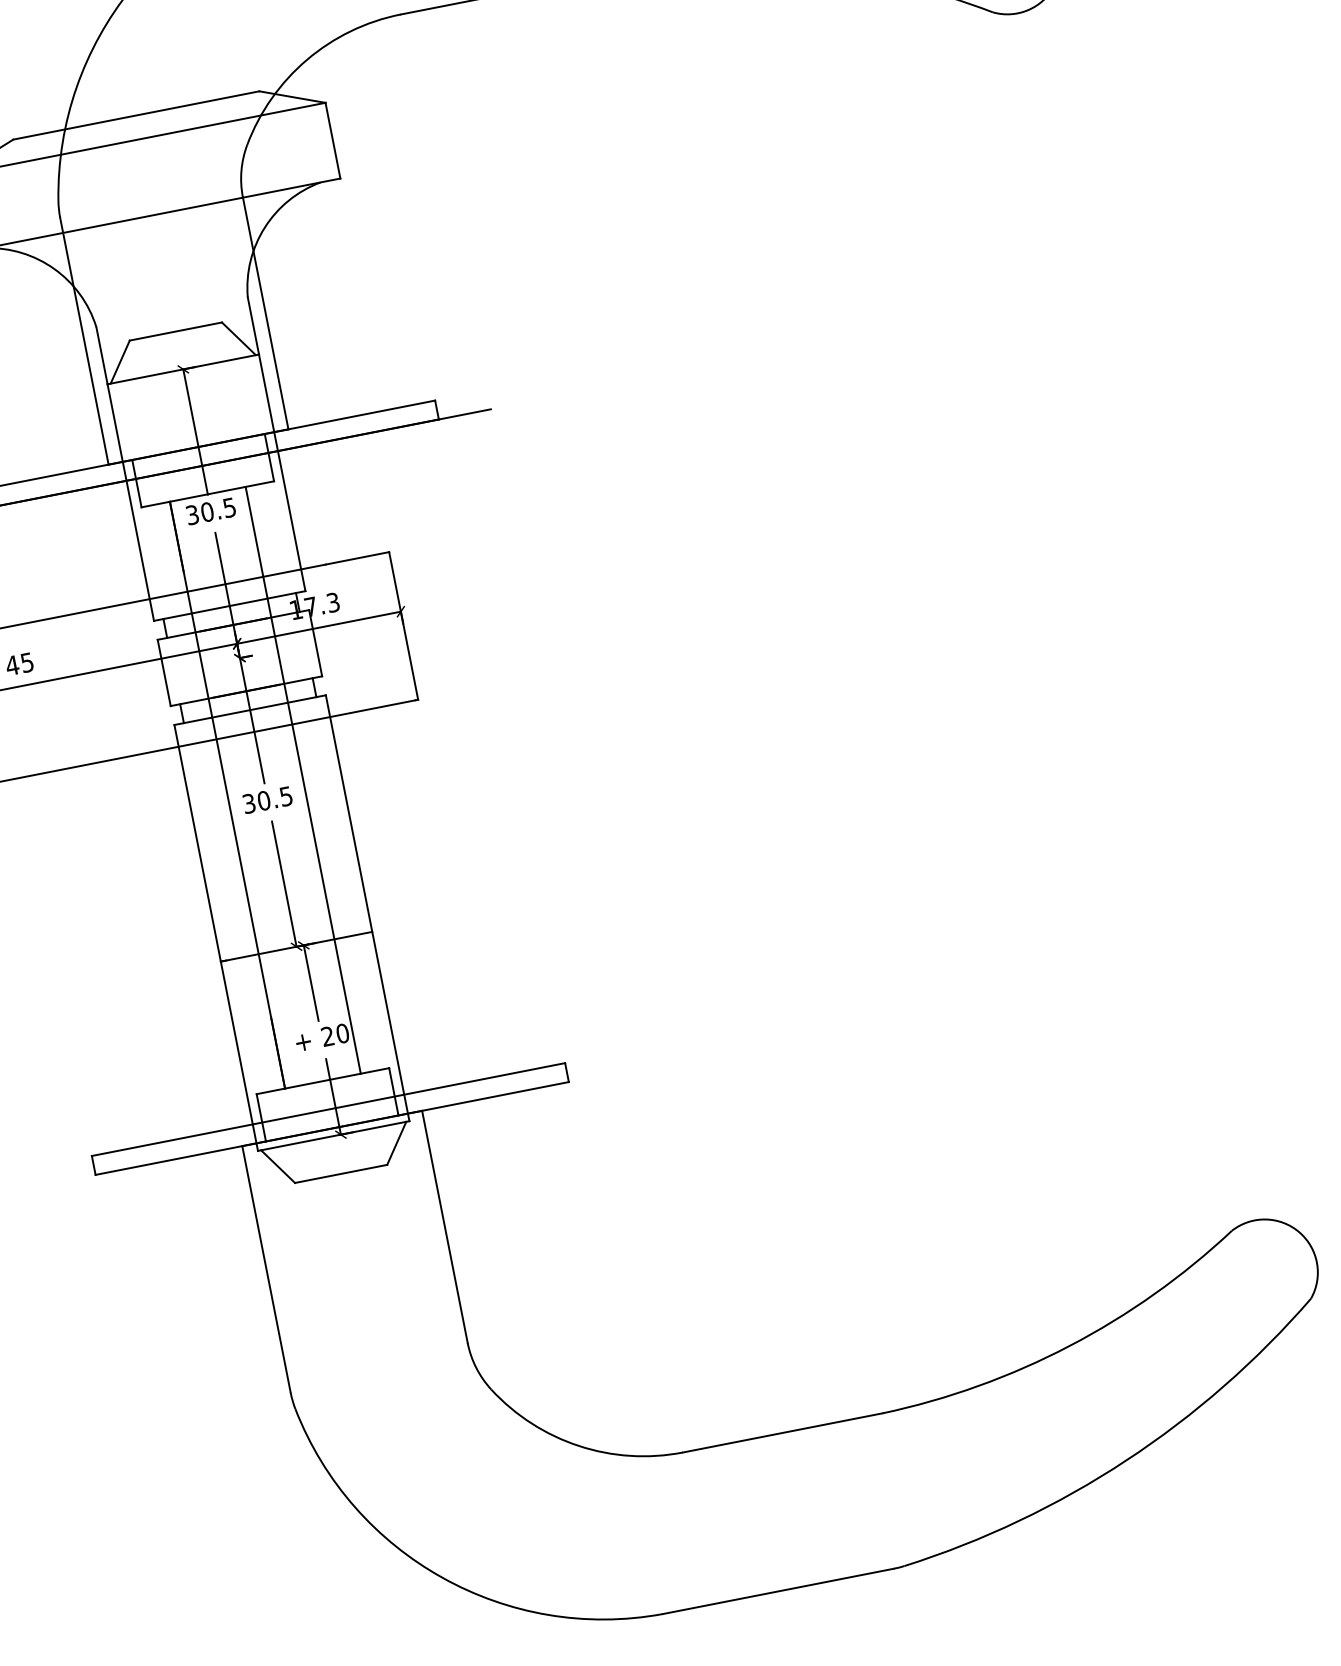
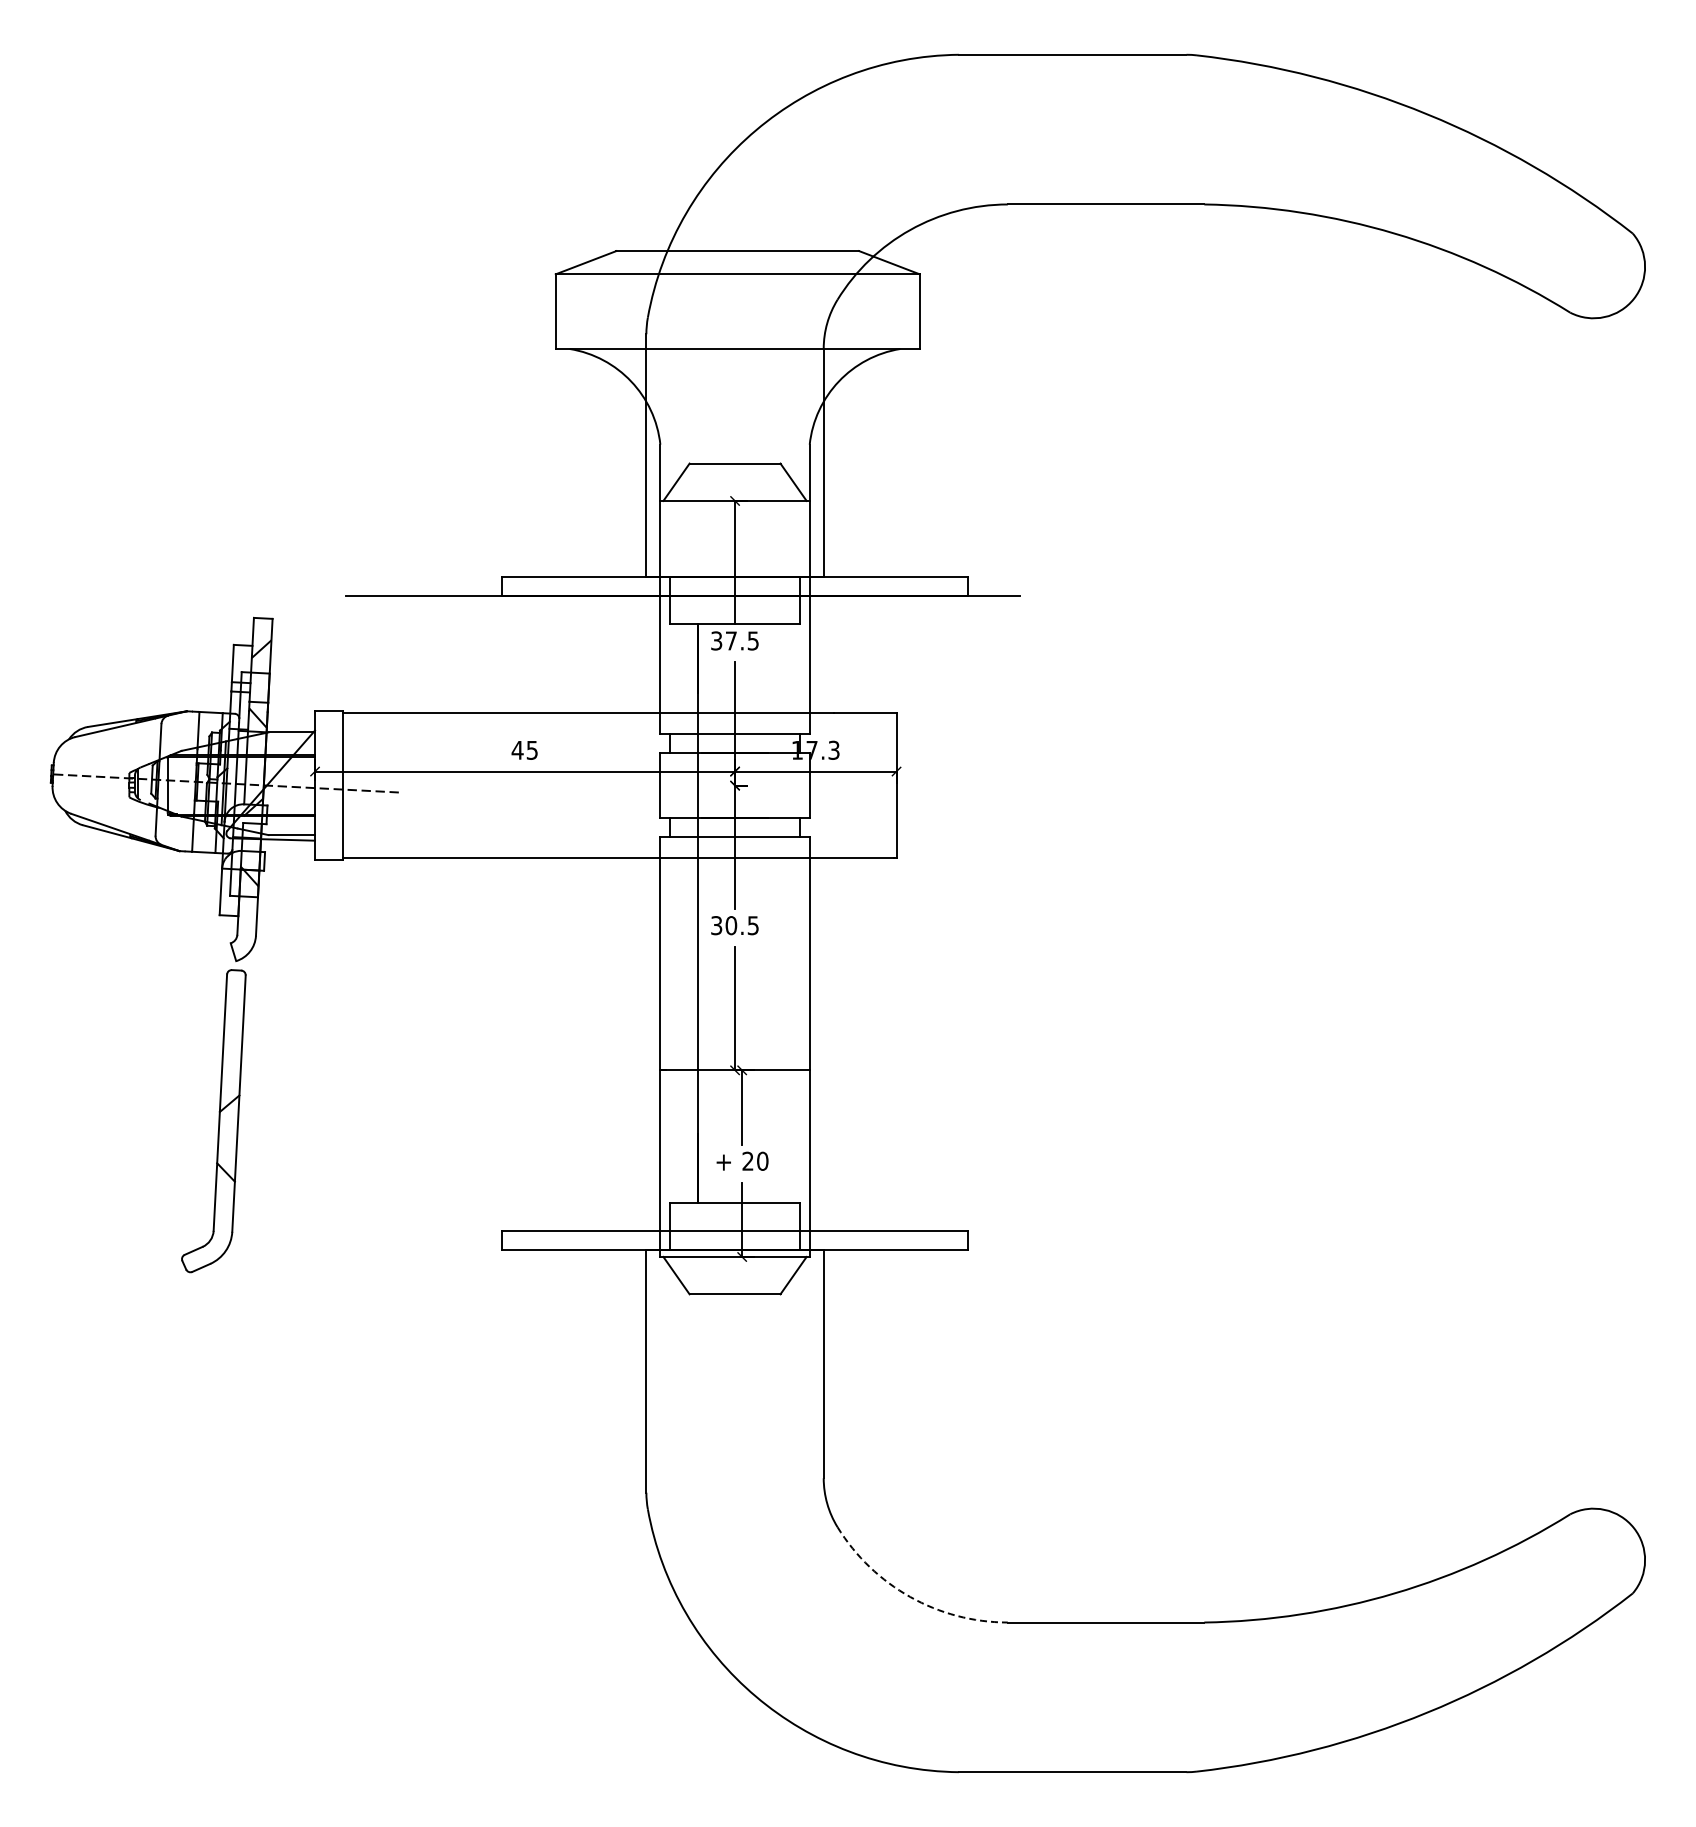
text: (207, 511) -> (731, 640), 30.5 -> 37.5
line: (303, 780) -> (772, 913), removed
arc: (579, 1445) -> (910, 1596), solid -> dashed

